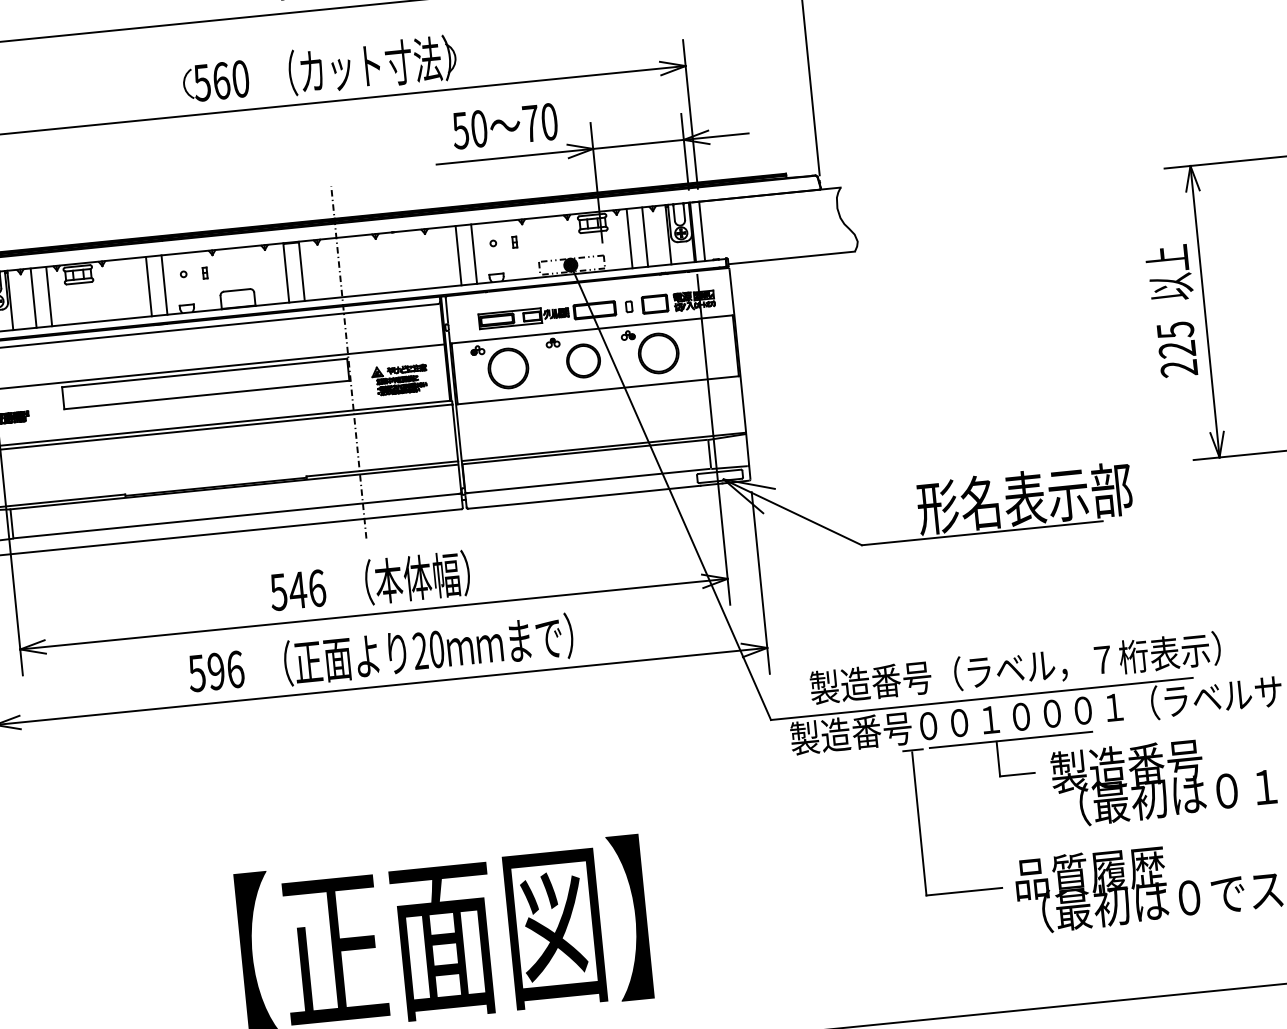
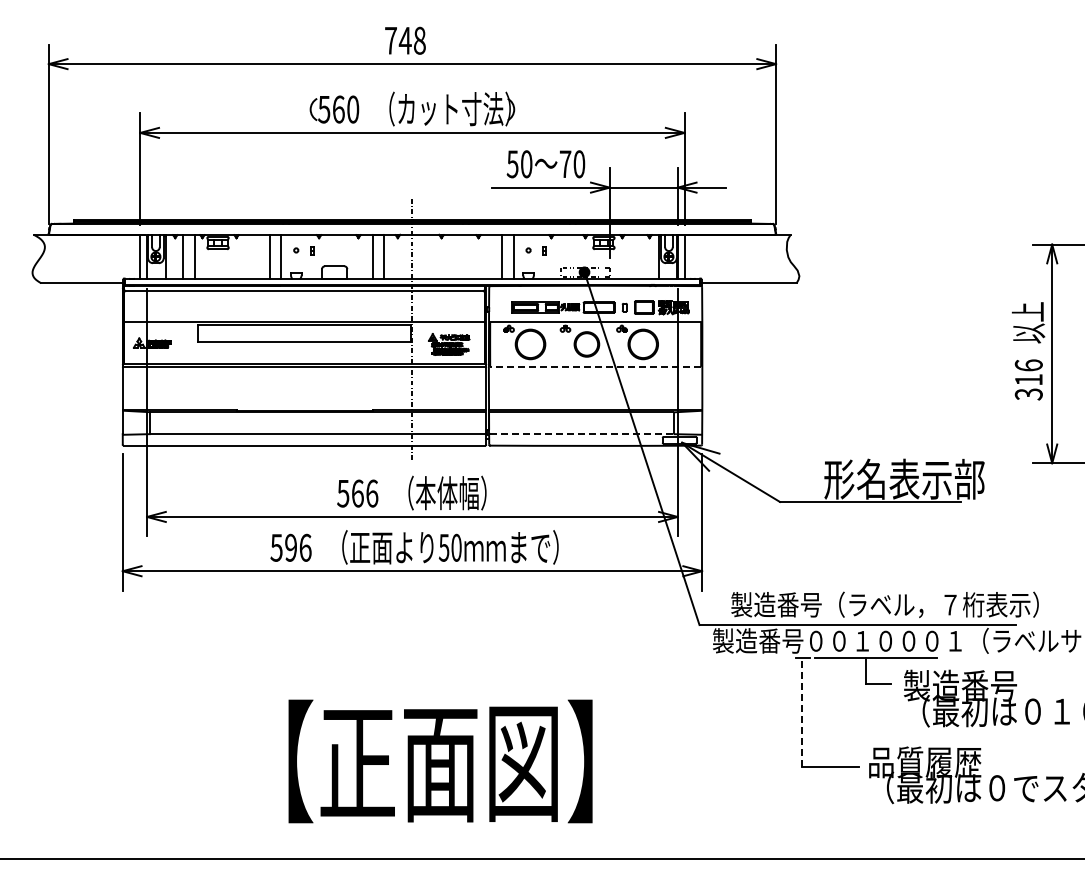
line: (644, 236) -> (641, 256), removed
line: (629, 237) -> (630, 256), removed
text: (1176, 348) -> (1028, 379), 225 -> 316
line: (598, 390) -> (595, 367), solid -> dashed
line: (586, 480) -> (580, 433), solid -> dashed
text: (297, 590) -> (357, 493), 546 -> 566
text: (419, 650) -> (443, 547), 20 -> 50
line: (920, 824) -> (802, 713), solid -> dashed

